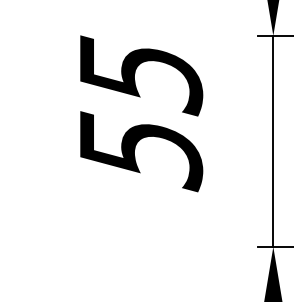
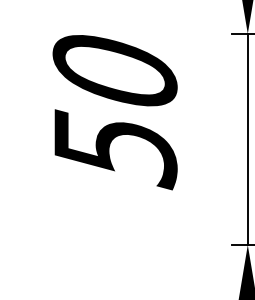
text: (140, 75) -> (114, 73), 55 -> 50

